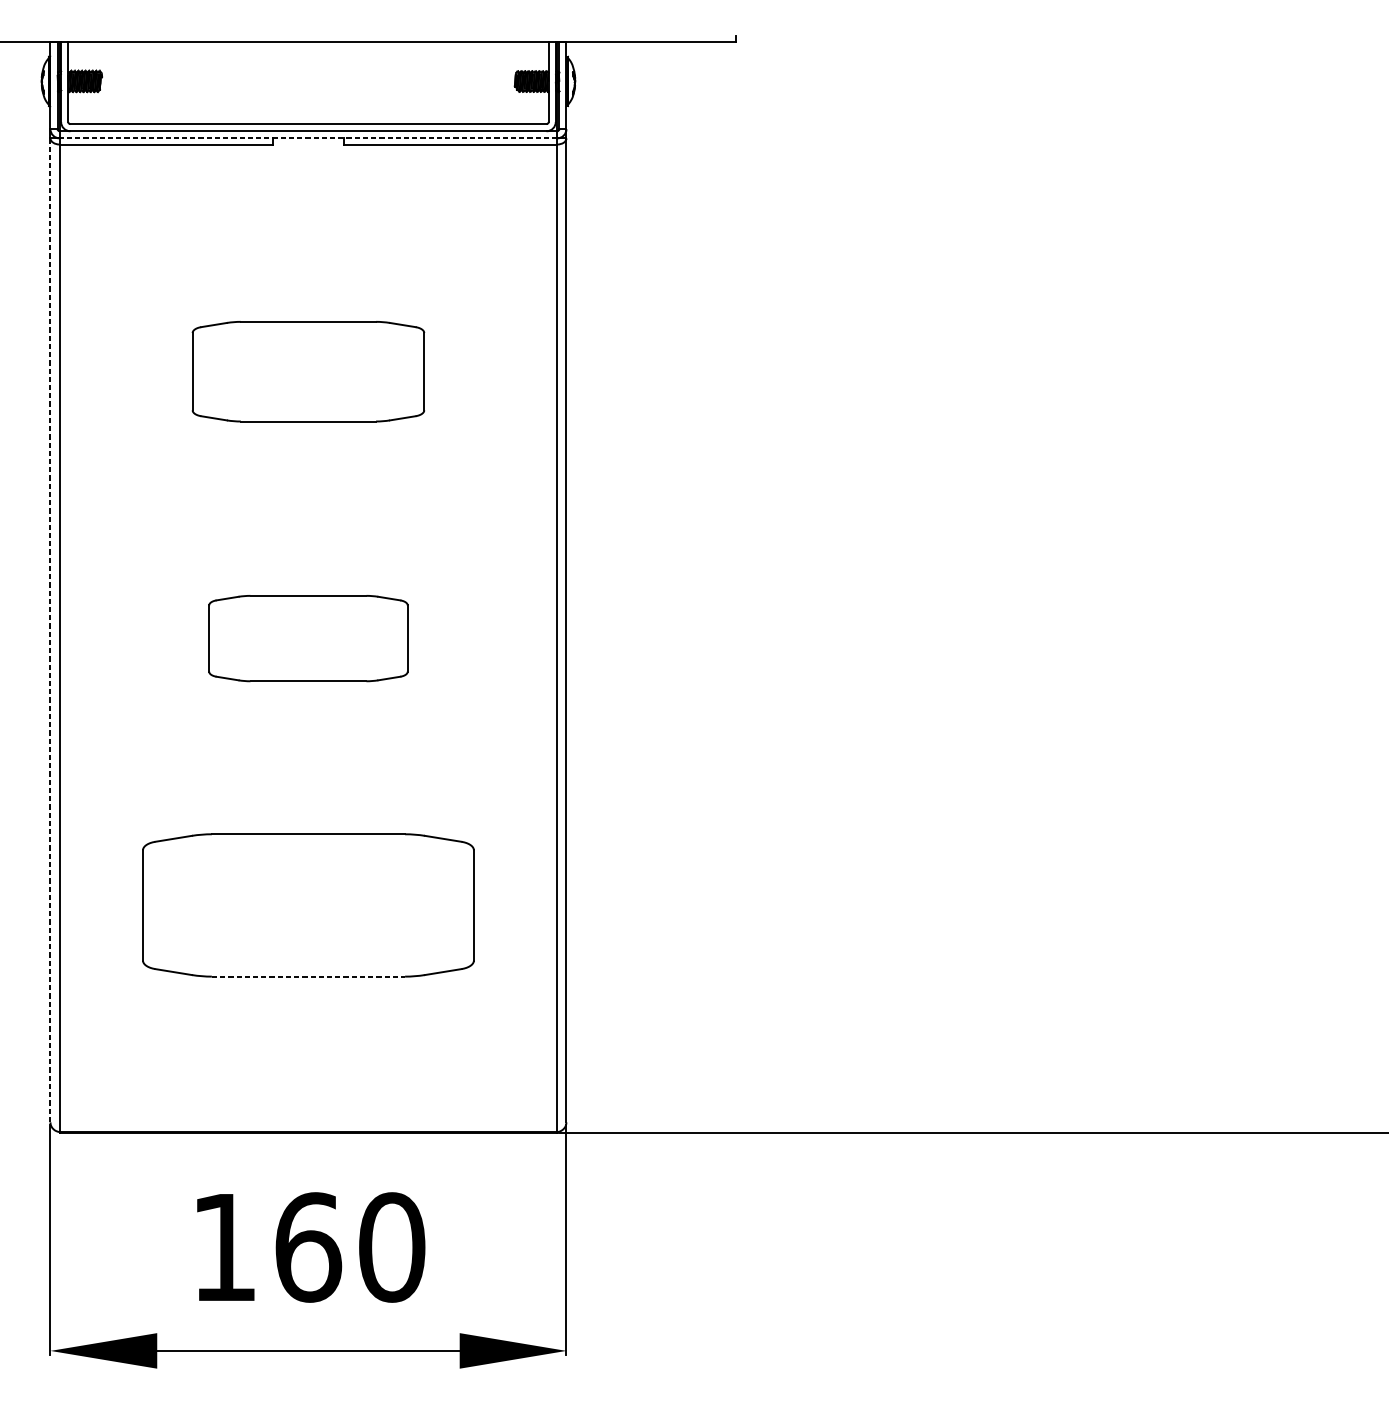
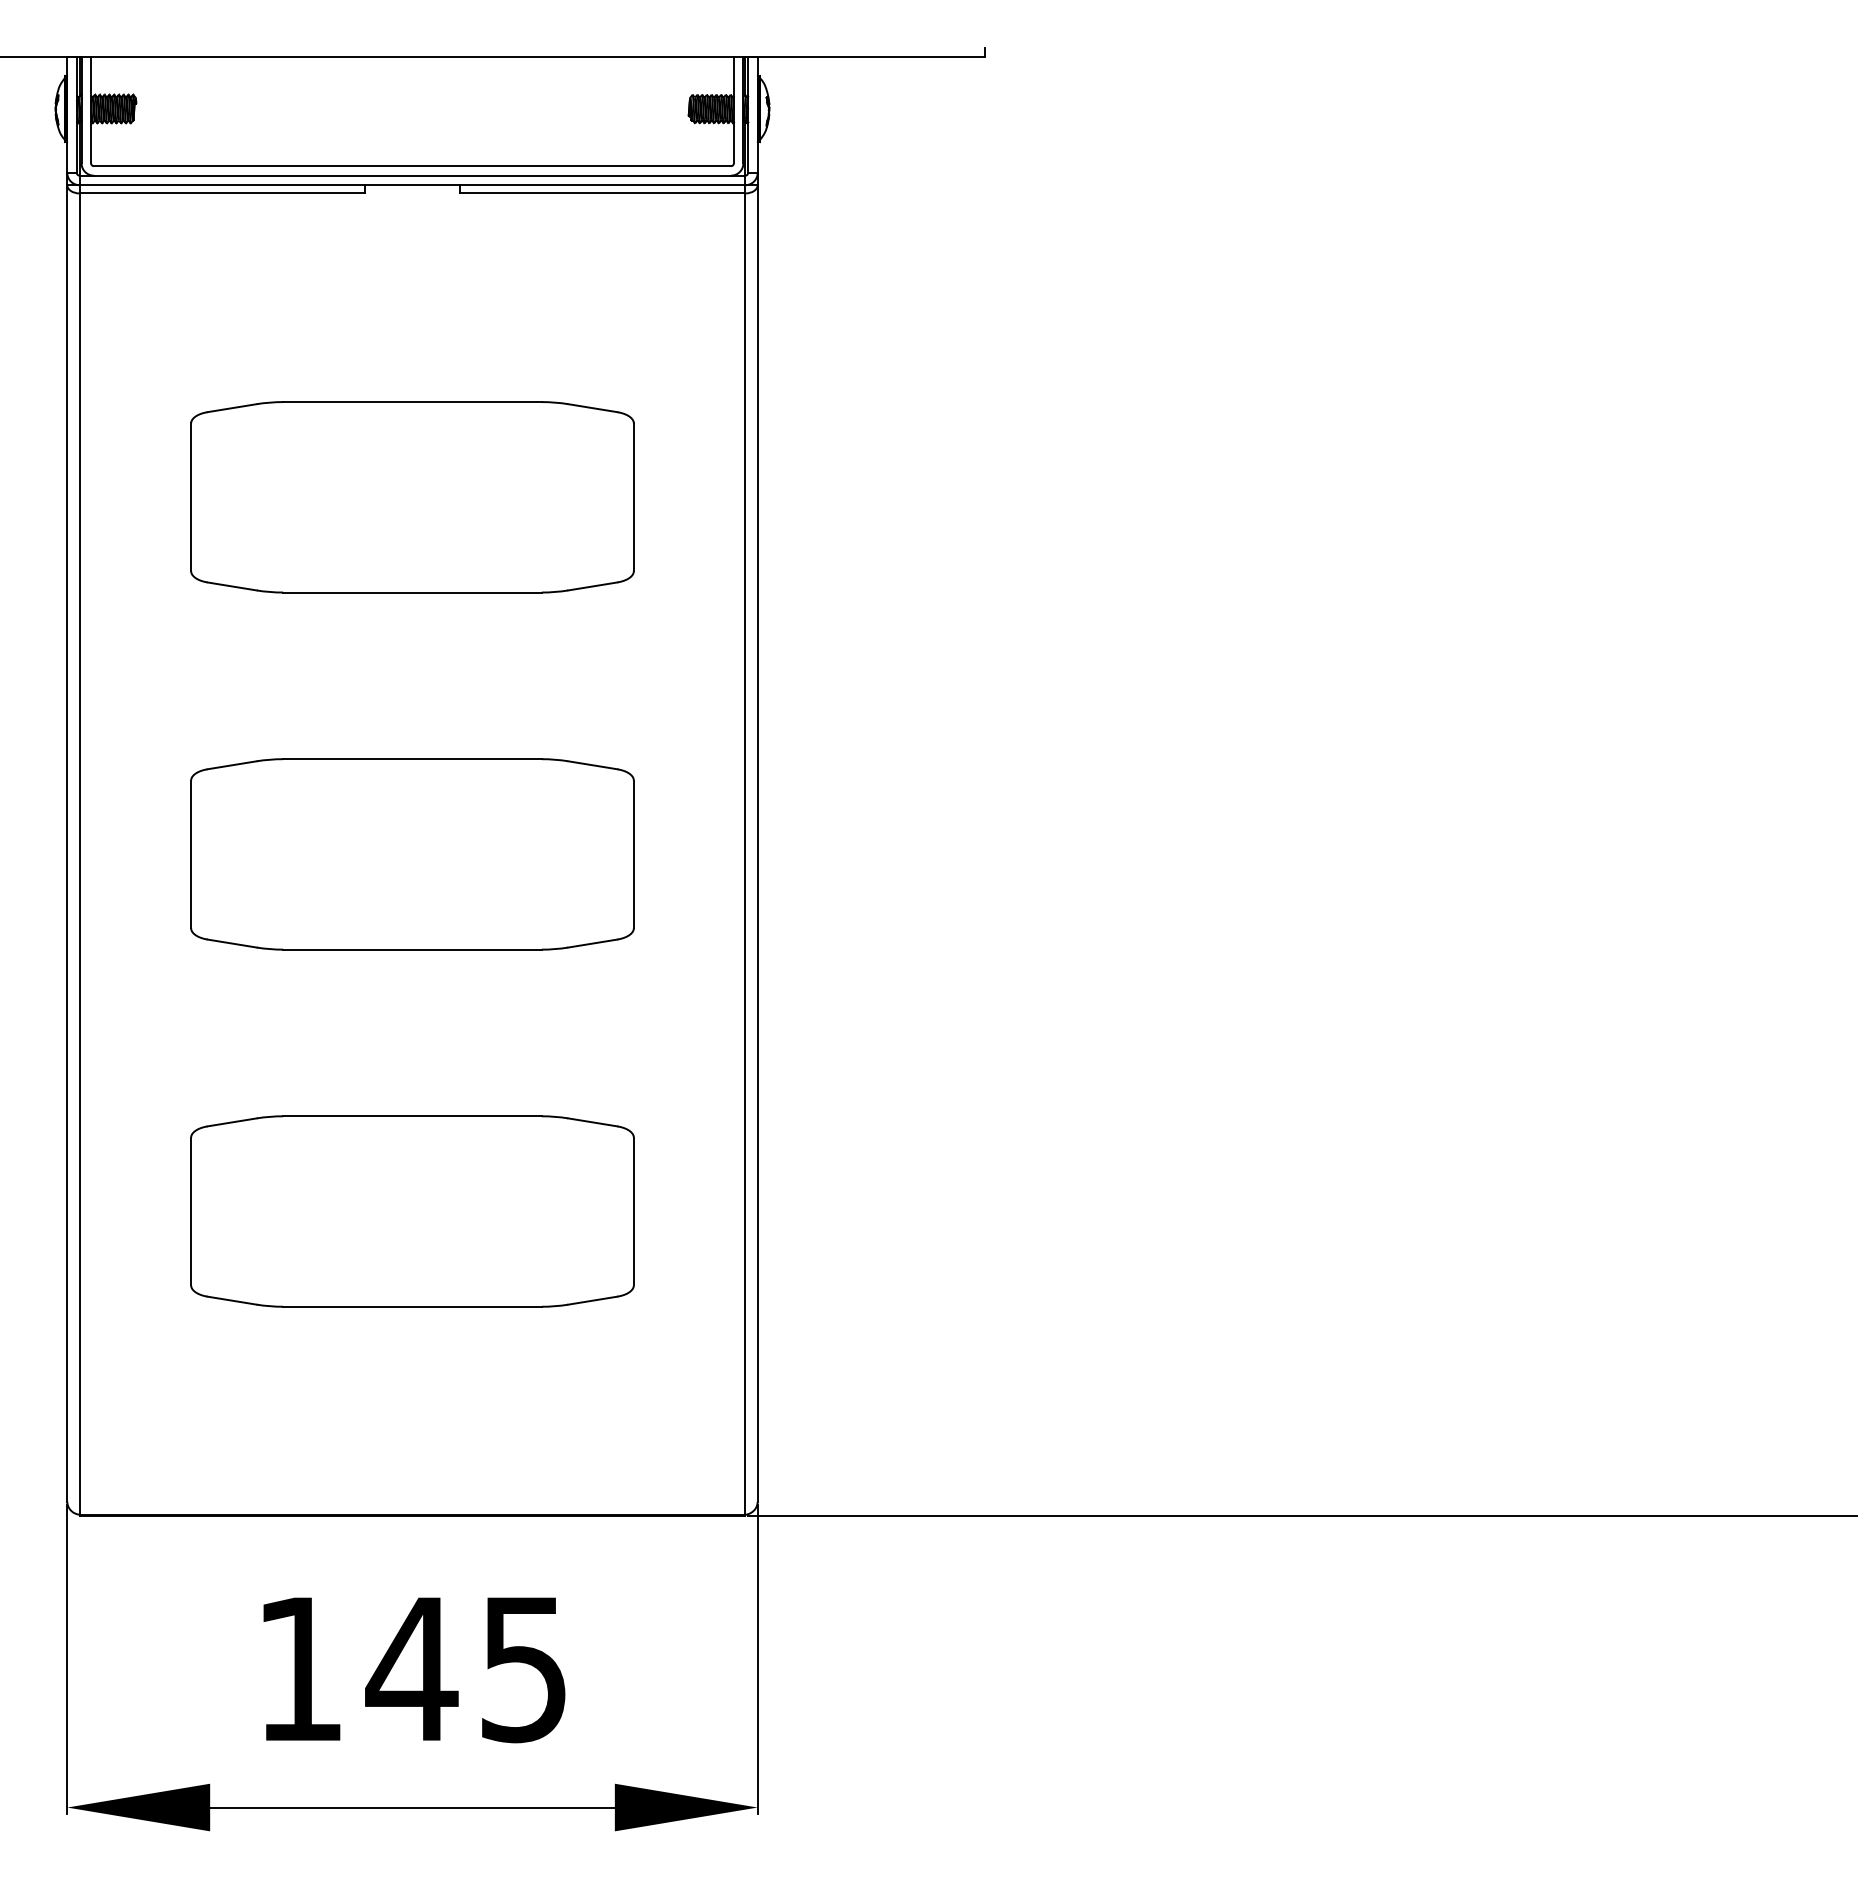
line: (308, 138) -> (412, 185), dashed -> solid
part: (308, 371) -> (412, 497), size x1.43
line: (50, 630) -> (67, 843), dashed -> solid
part: (308, 638) -> (412, 854), size x1.67
line: (309, 976) -> (413, 1306), dashed -> solid
text: (348, 1247) -> (466, 1669), 160 -> 145

